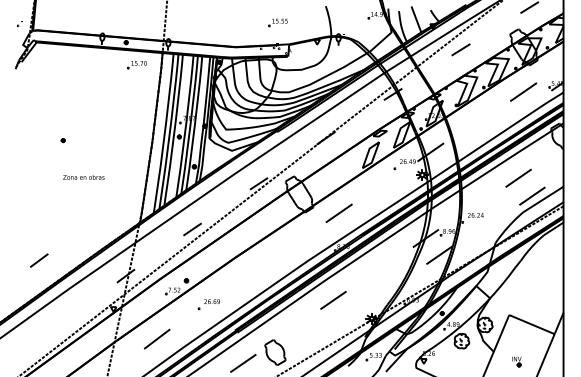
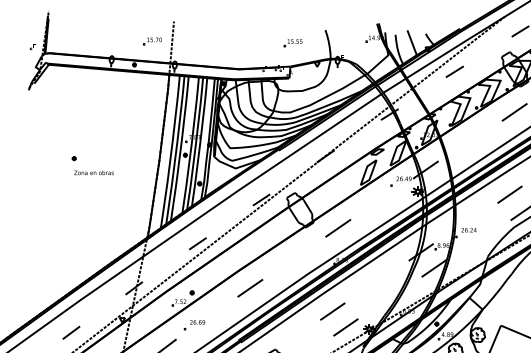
part: (277, 22) -> (292, 42), moved
part: (136, 65) -> (151, 41), moved
text: (83, 177) -> (93, 172), moved
line: (39, 260) -> (71, 332), moved
line: (246, 275) -> (249, 287), added
part: (208, 304) -> (194, 325), moved
line: (347, 316) -> (346, 326), added

